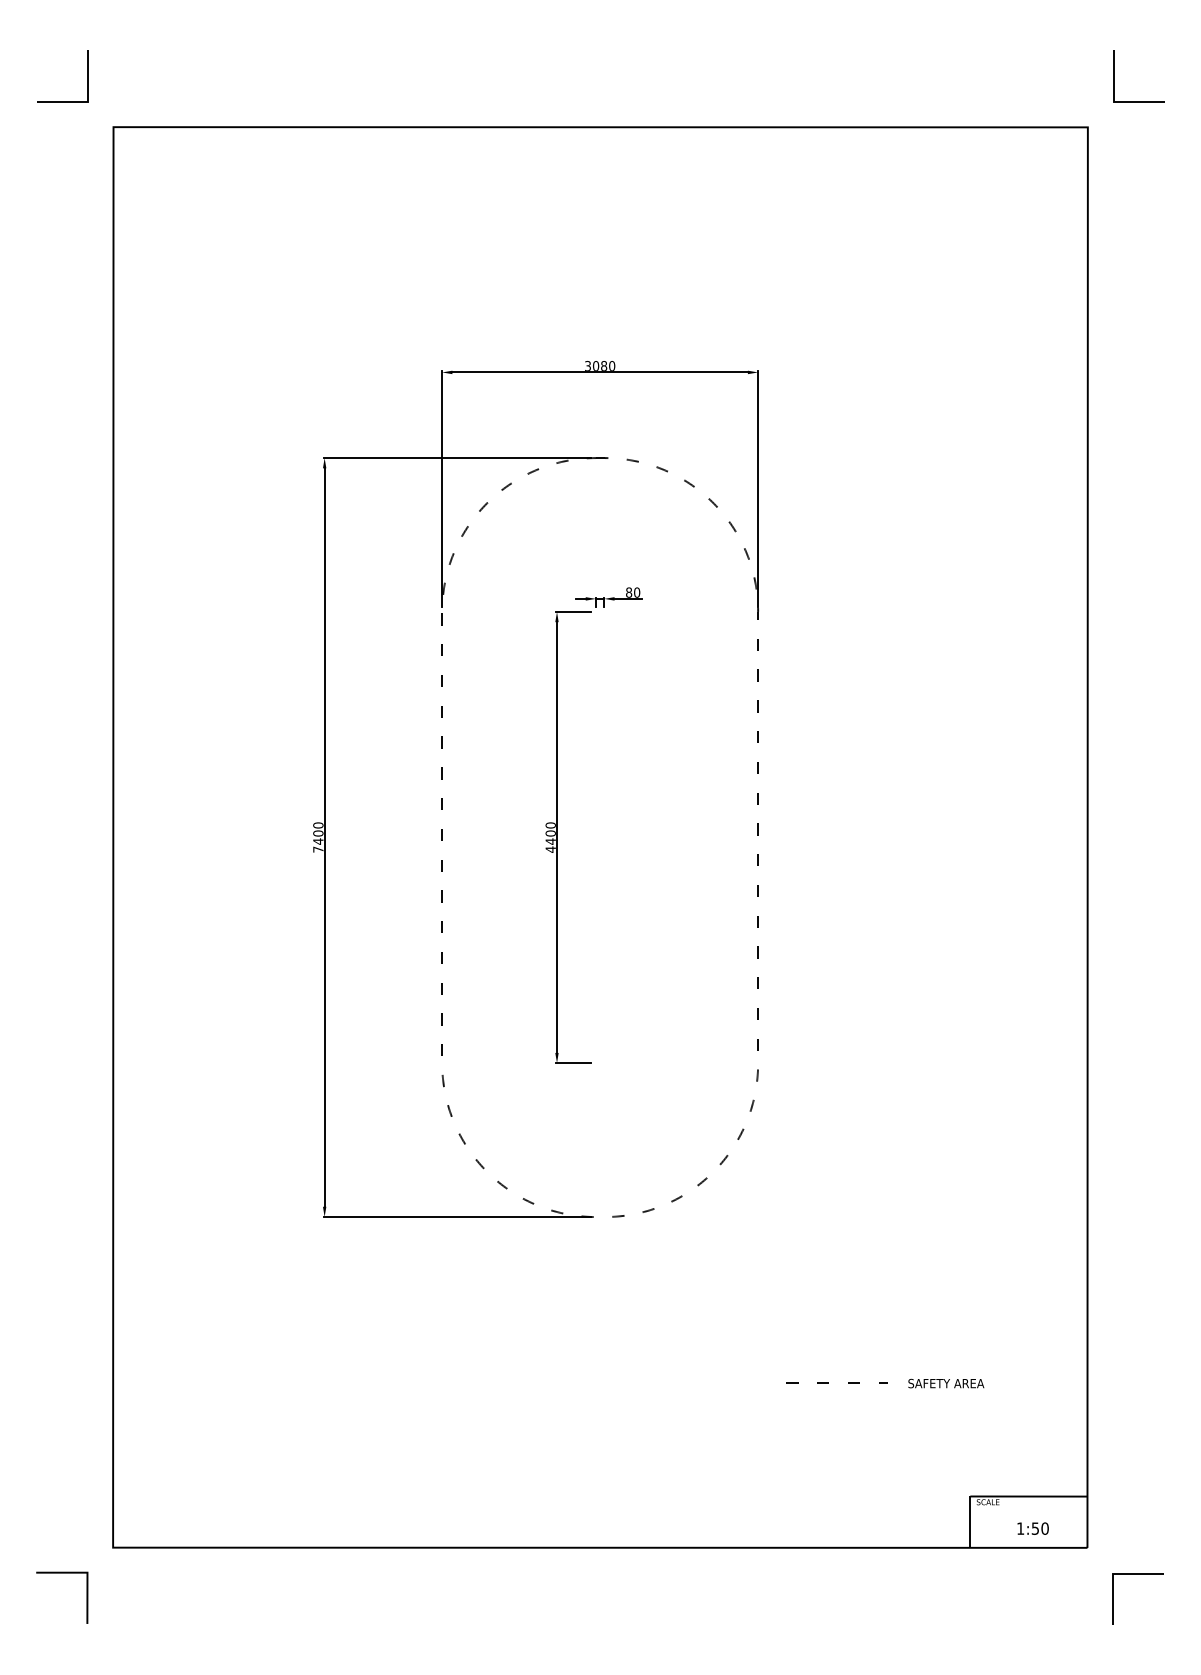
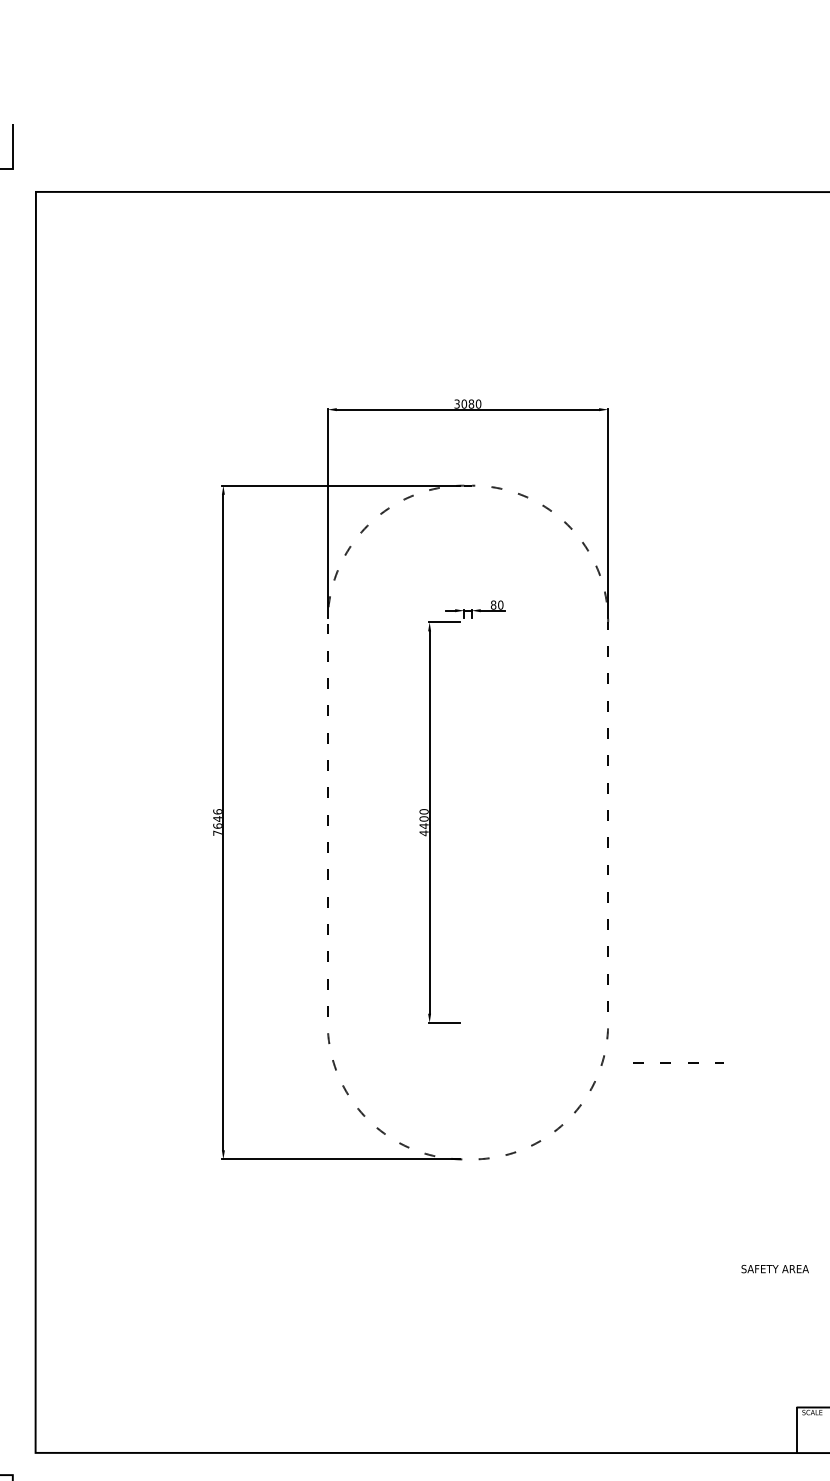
text: (318, 833) -> (217, 818), 7400 -> 7646
line: (828, 1382) -> (670, 1063), moved
text: (946, 1383) -> (775, 1269), moved

